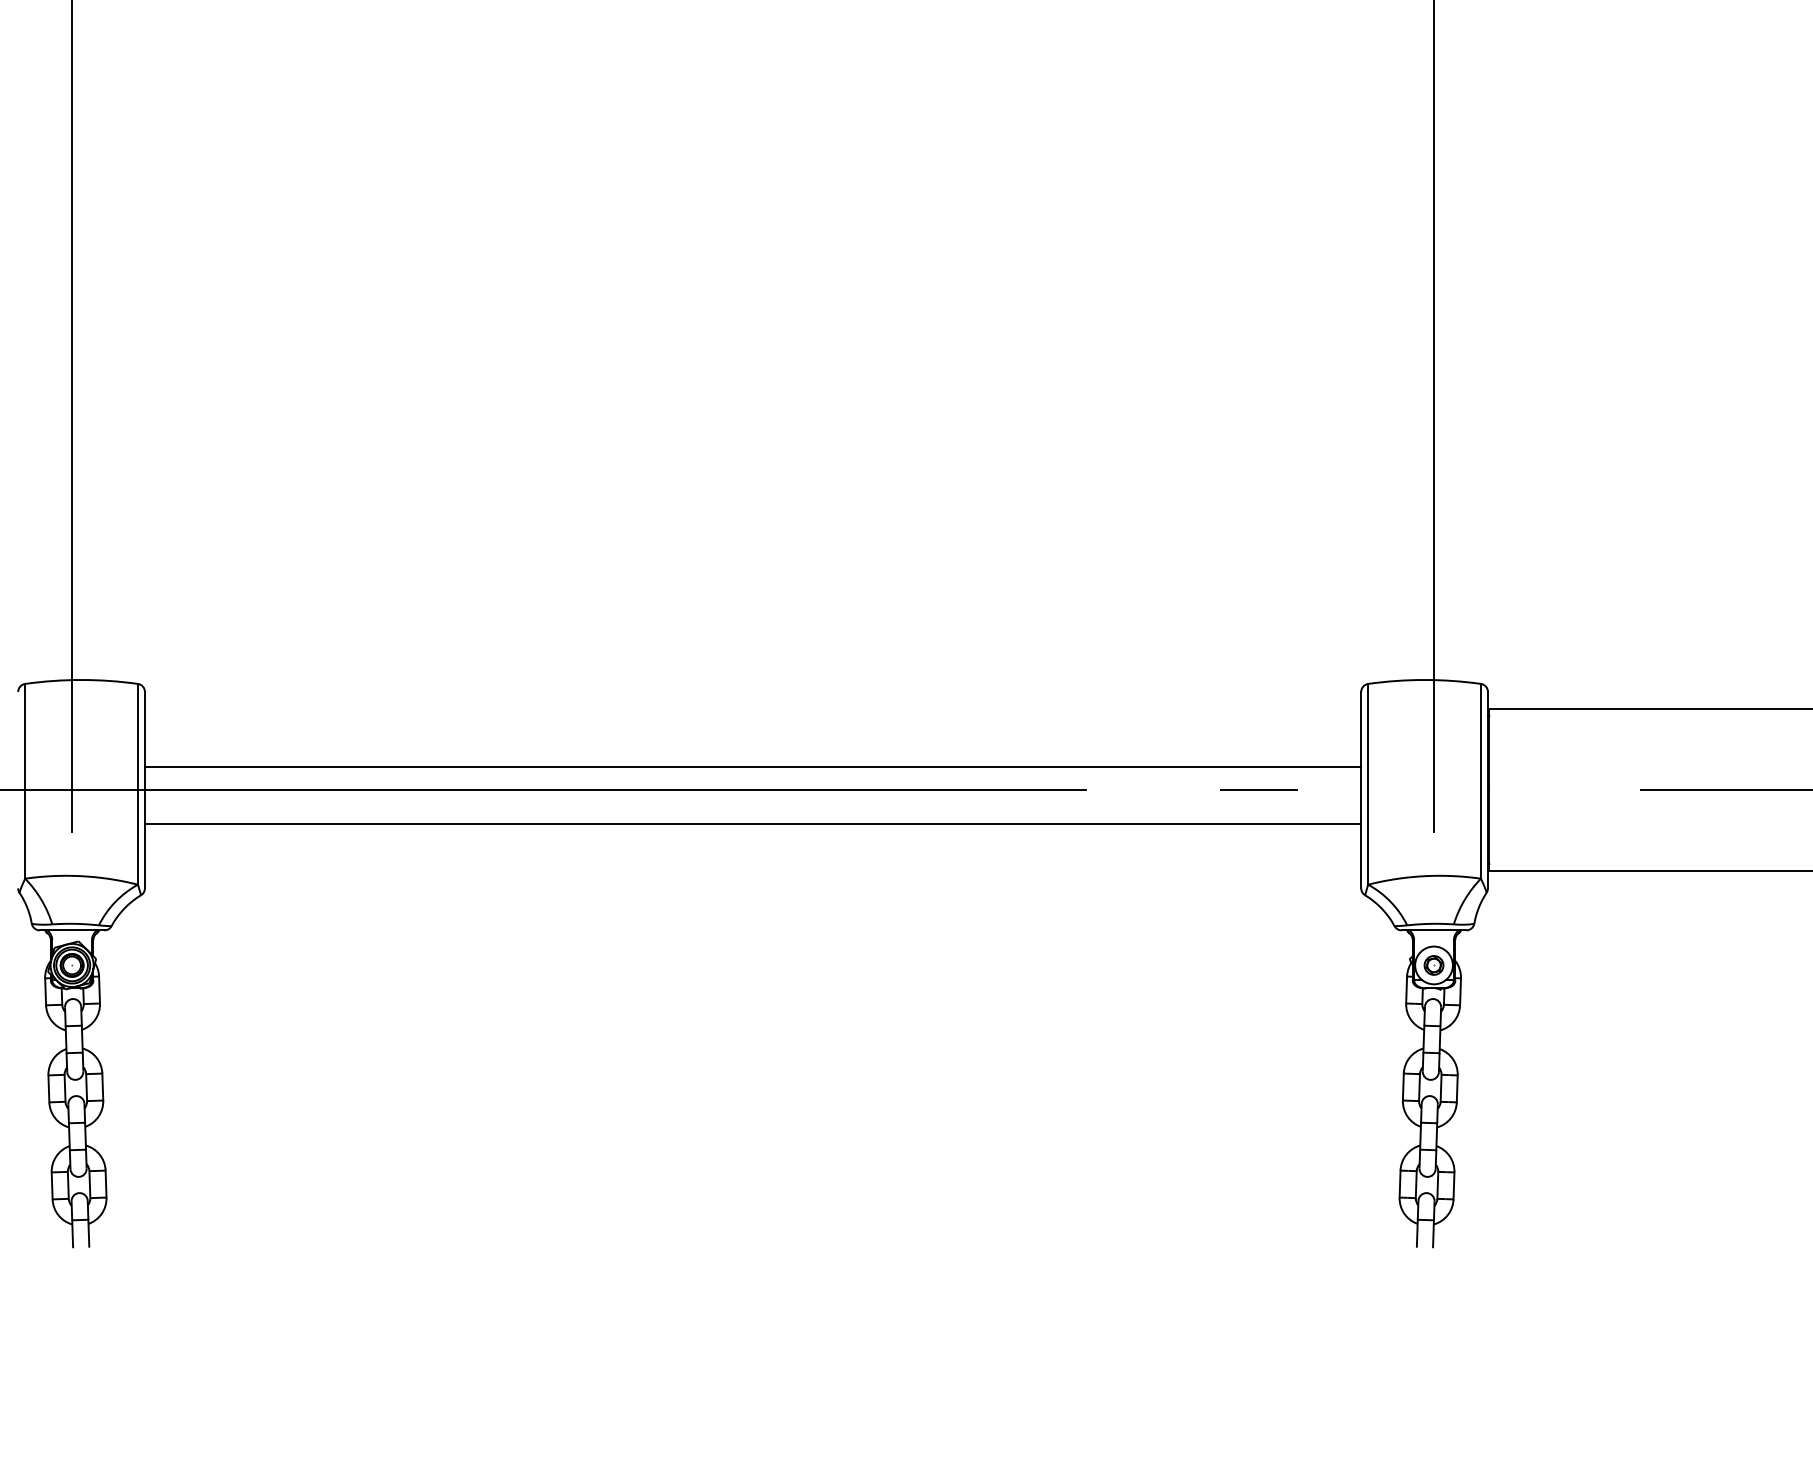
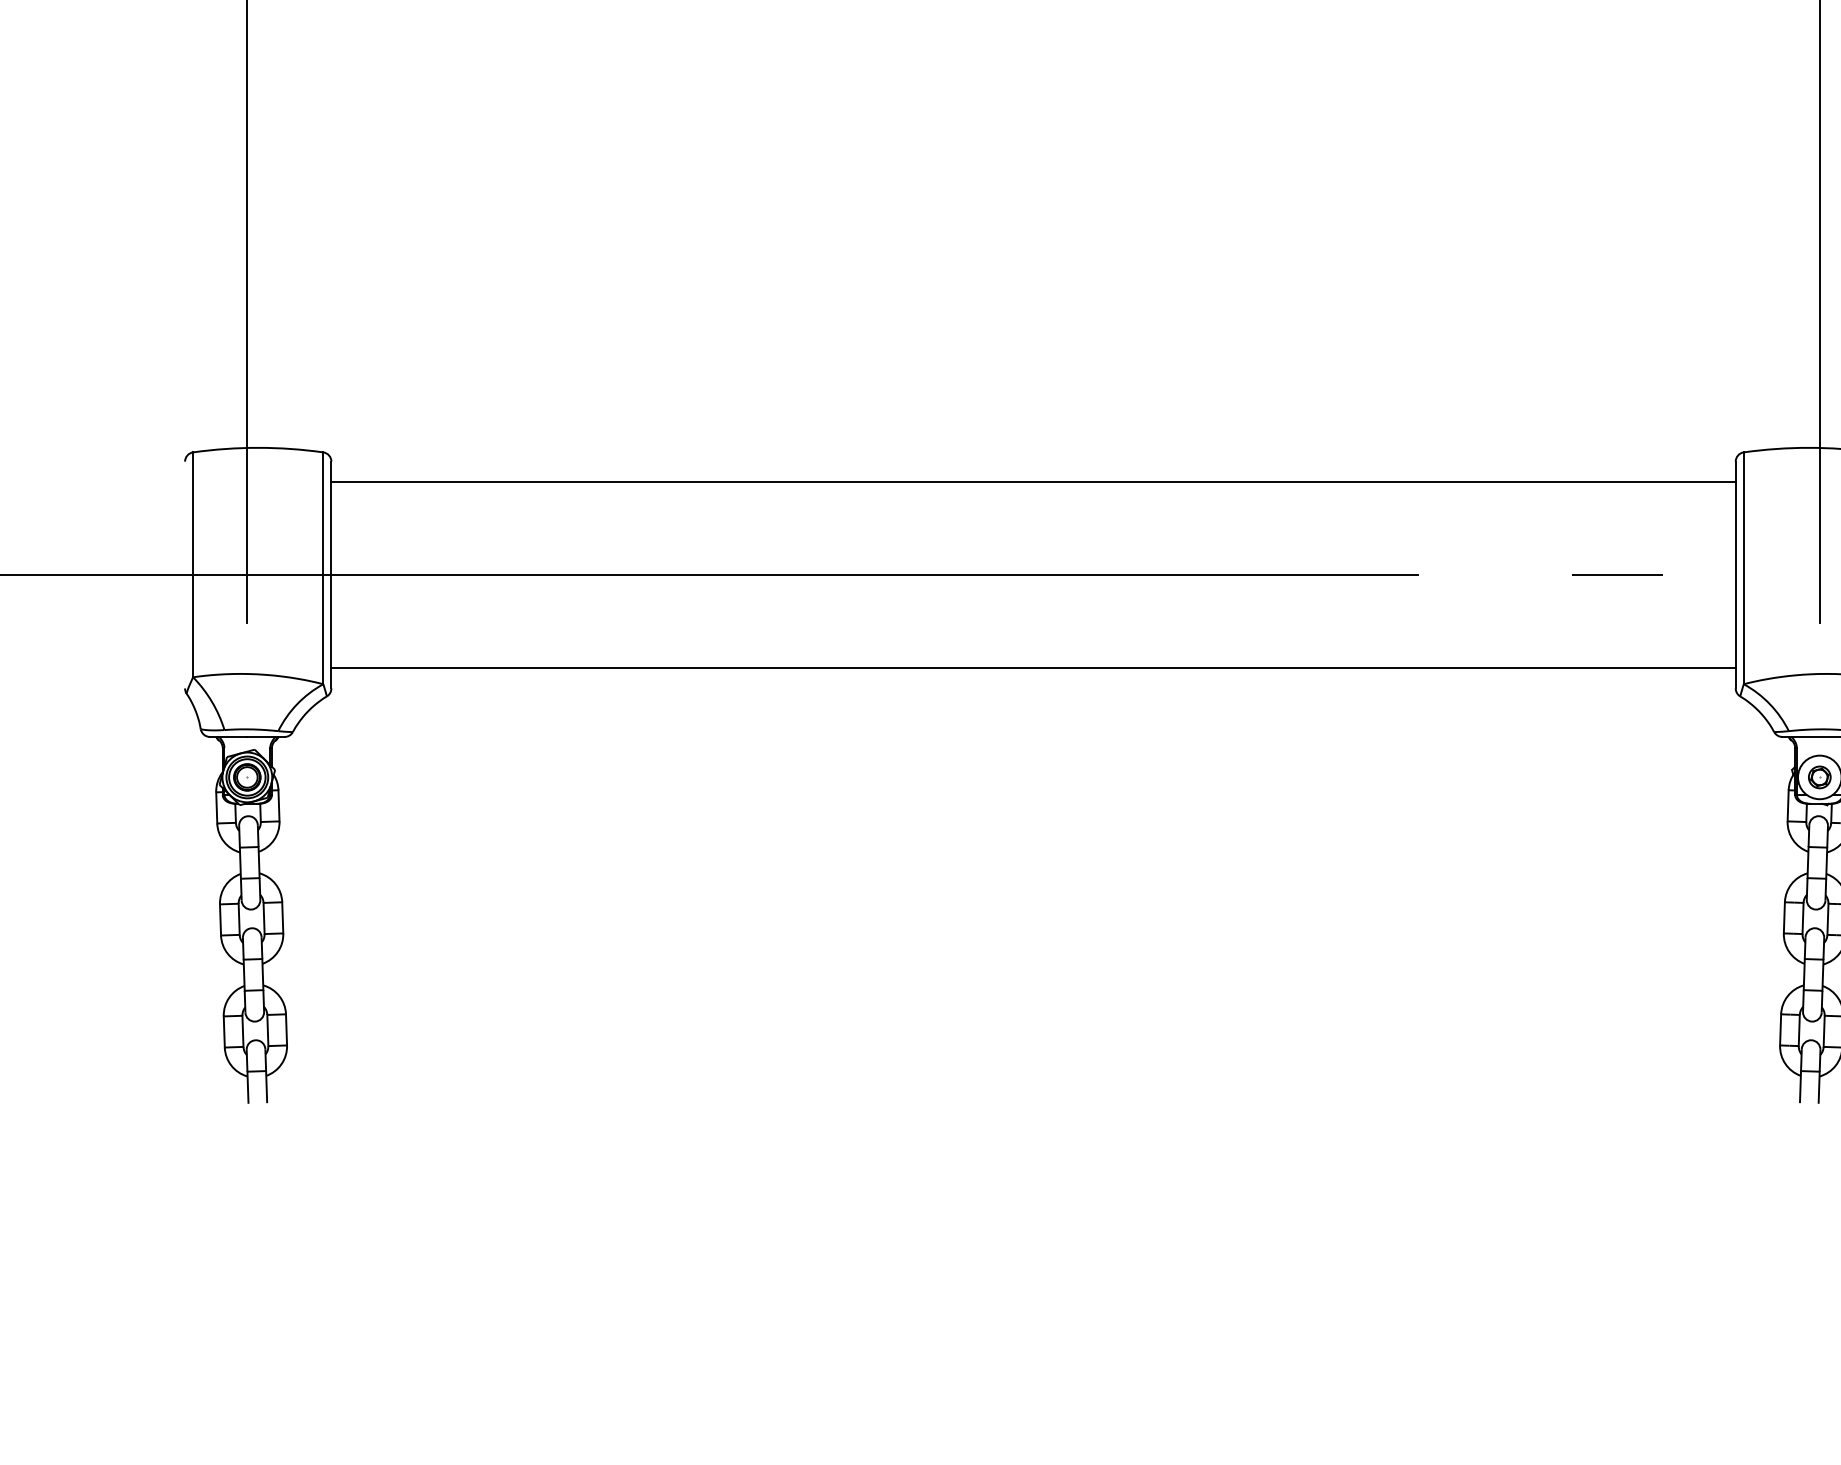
line: (752, 767) -> (1032, 481), moved
line: (752, 824) -> (1032, 668), moved

